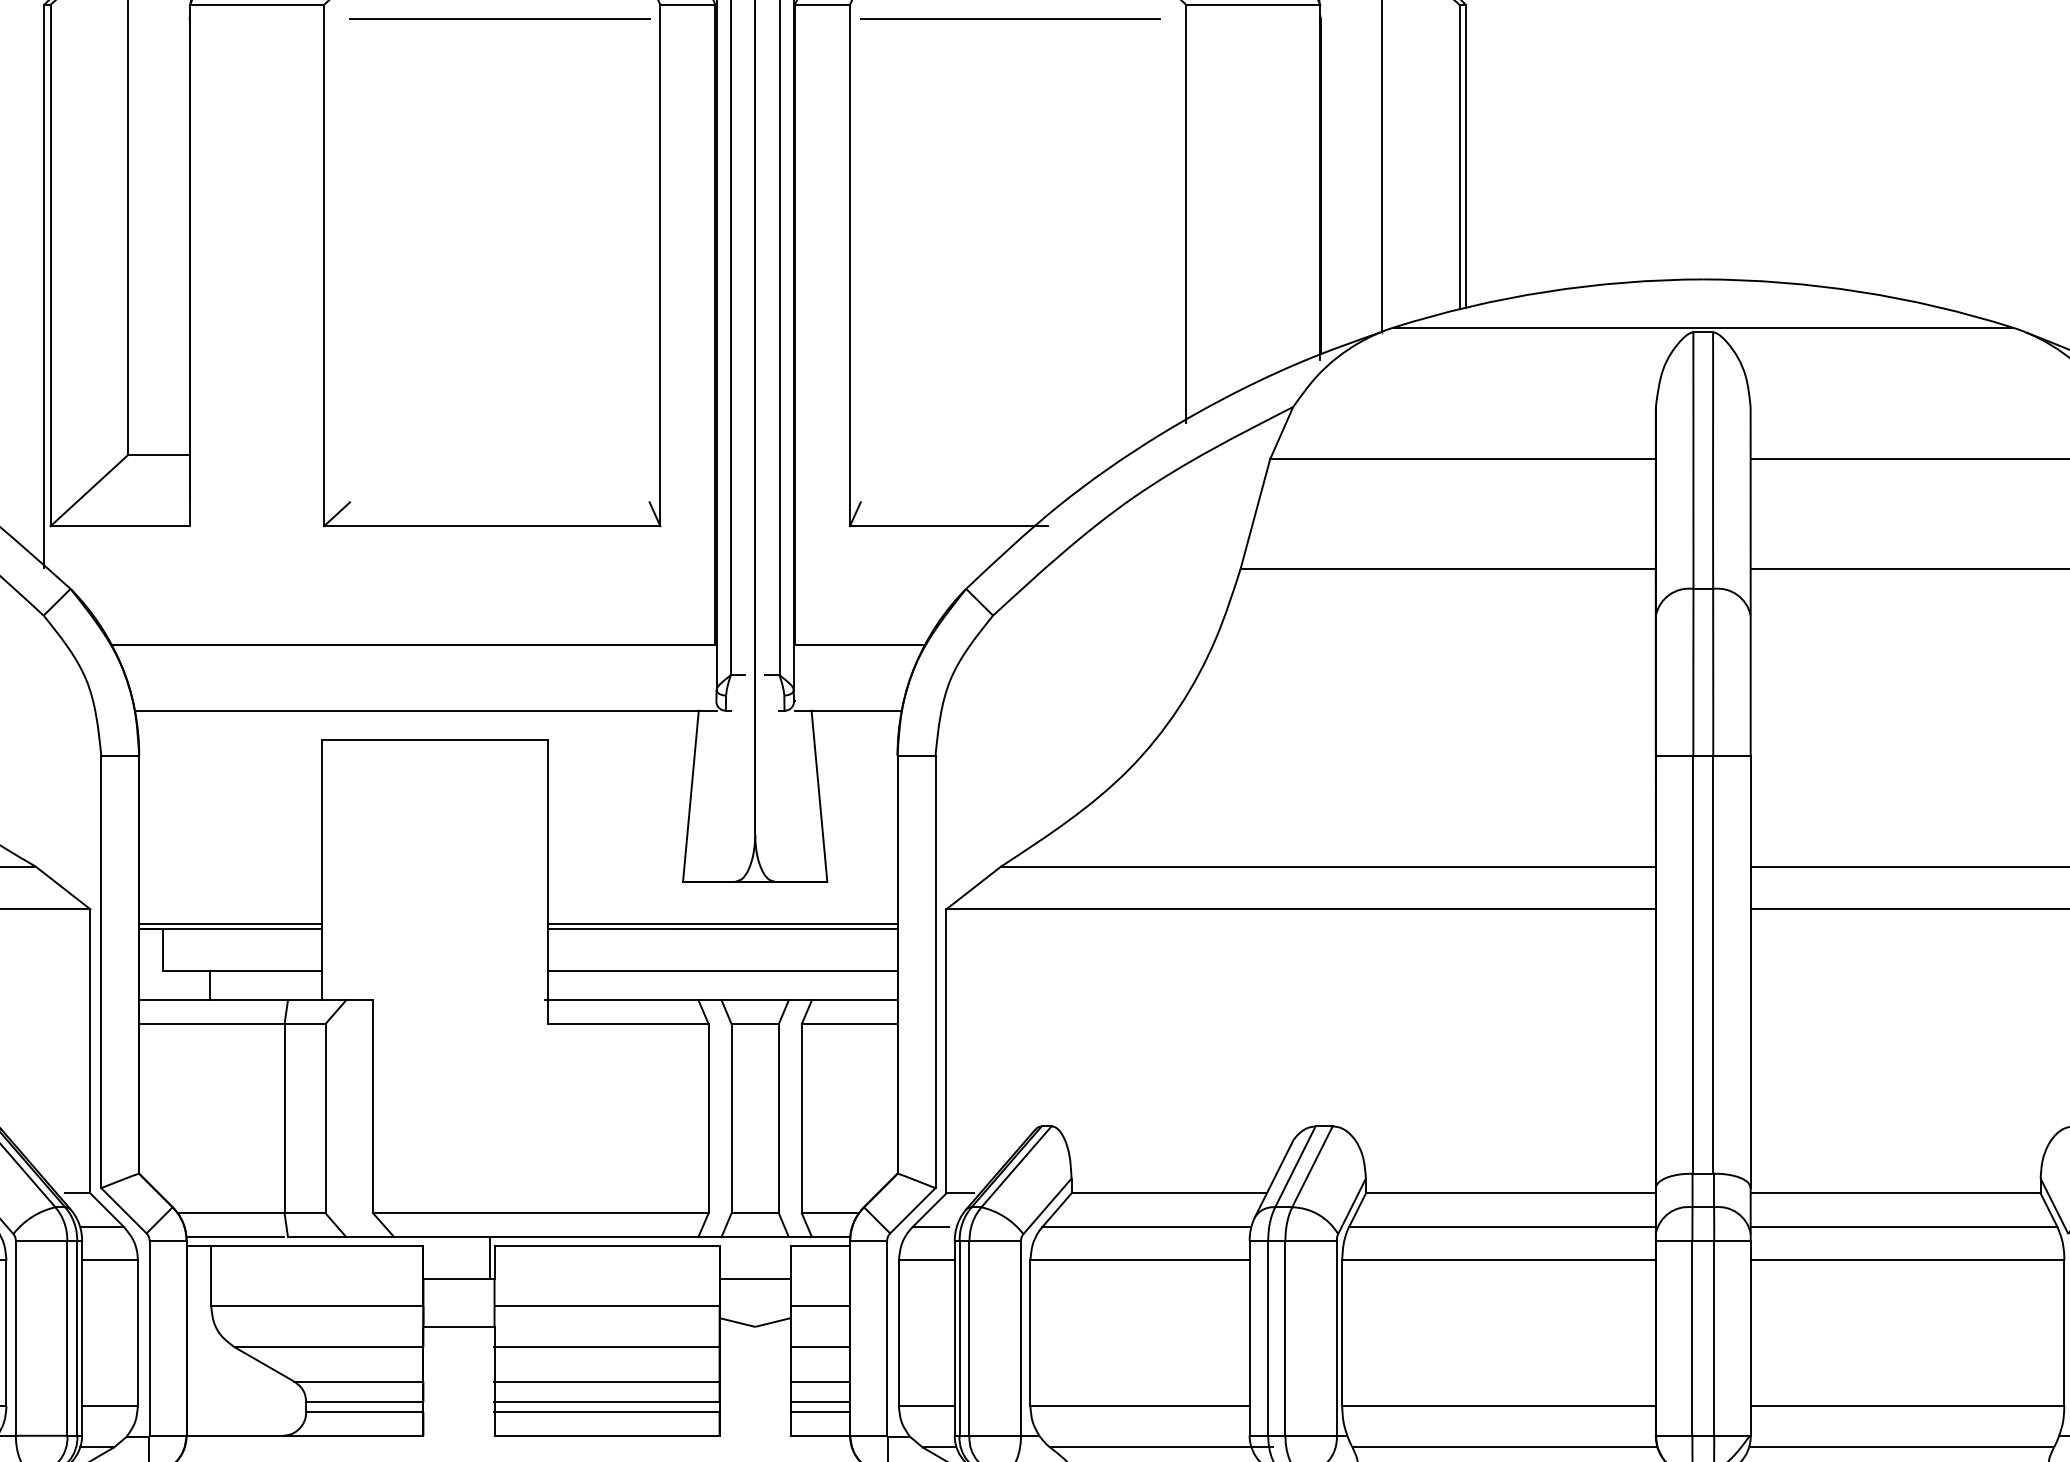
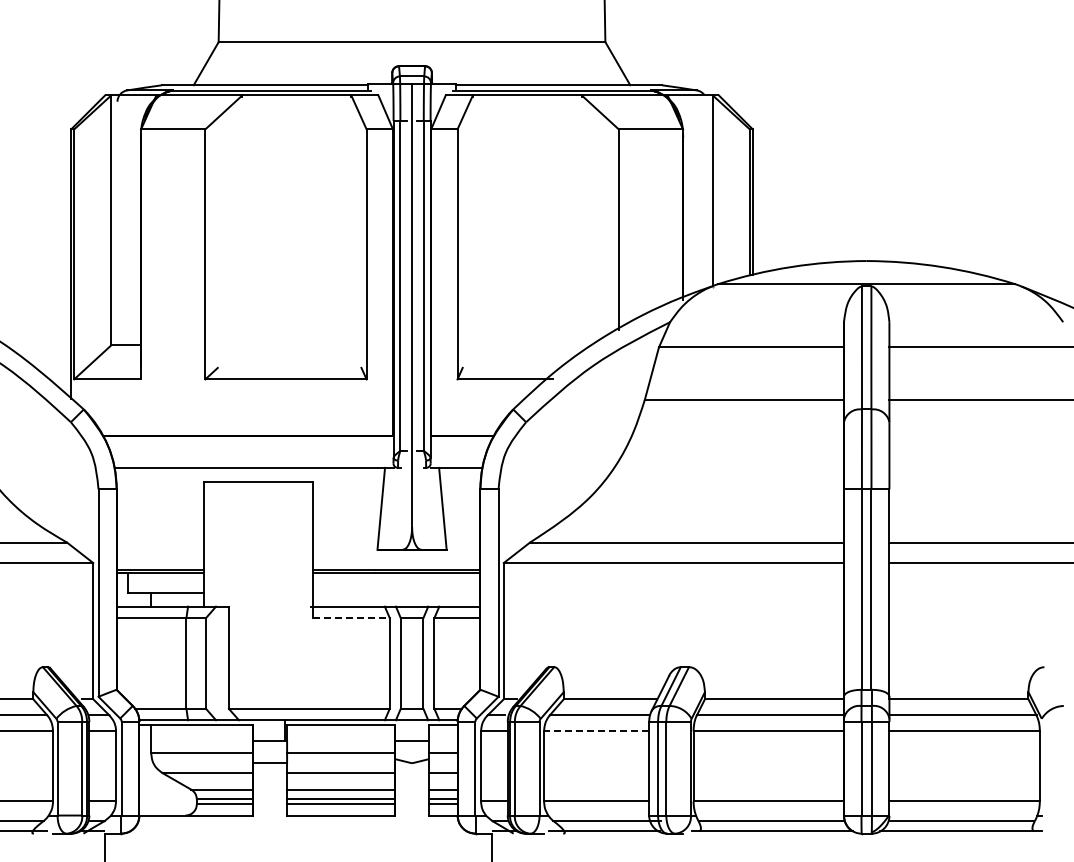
line: (499, 19) -> (289, 136), removed
line: (1010, 19) -> (534, 136), removed
line: (722, 970) -> (396, 592), removed
line: (628, 1024) -> (351, 618), solid -> dashed
line: (1139, 1260) -> (596, 731), solid -> dashed

